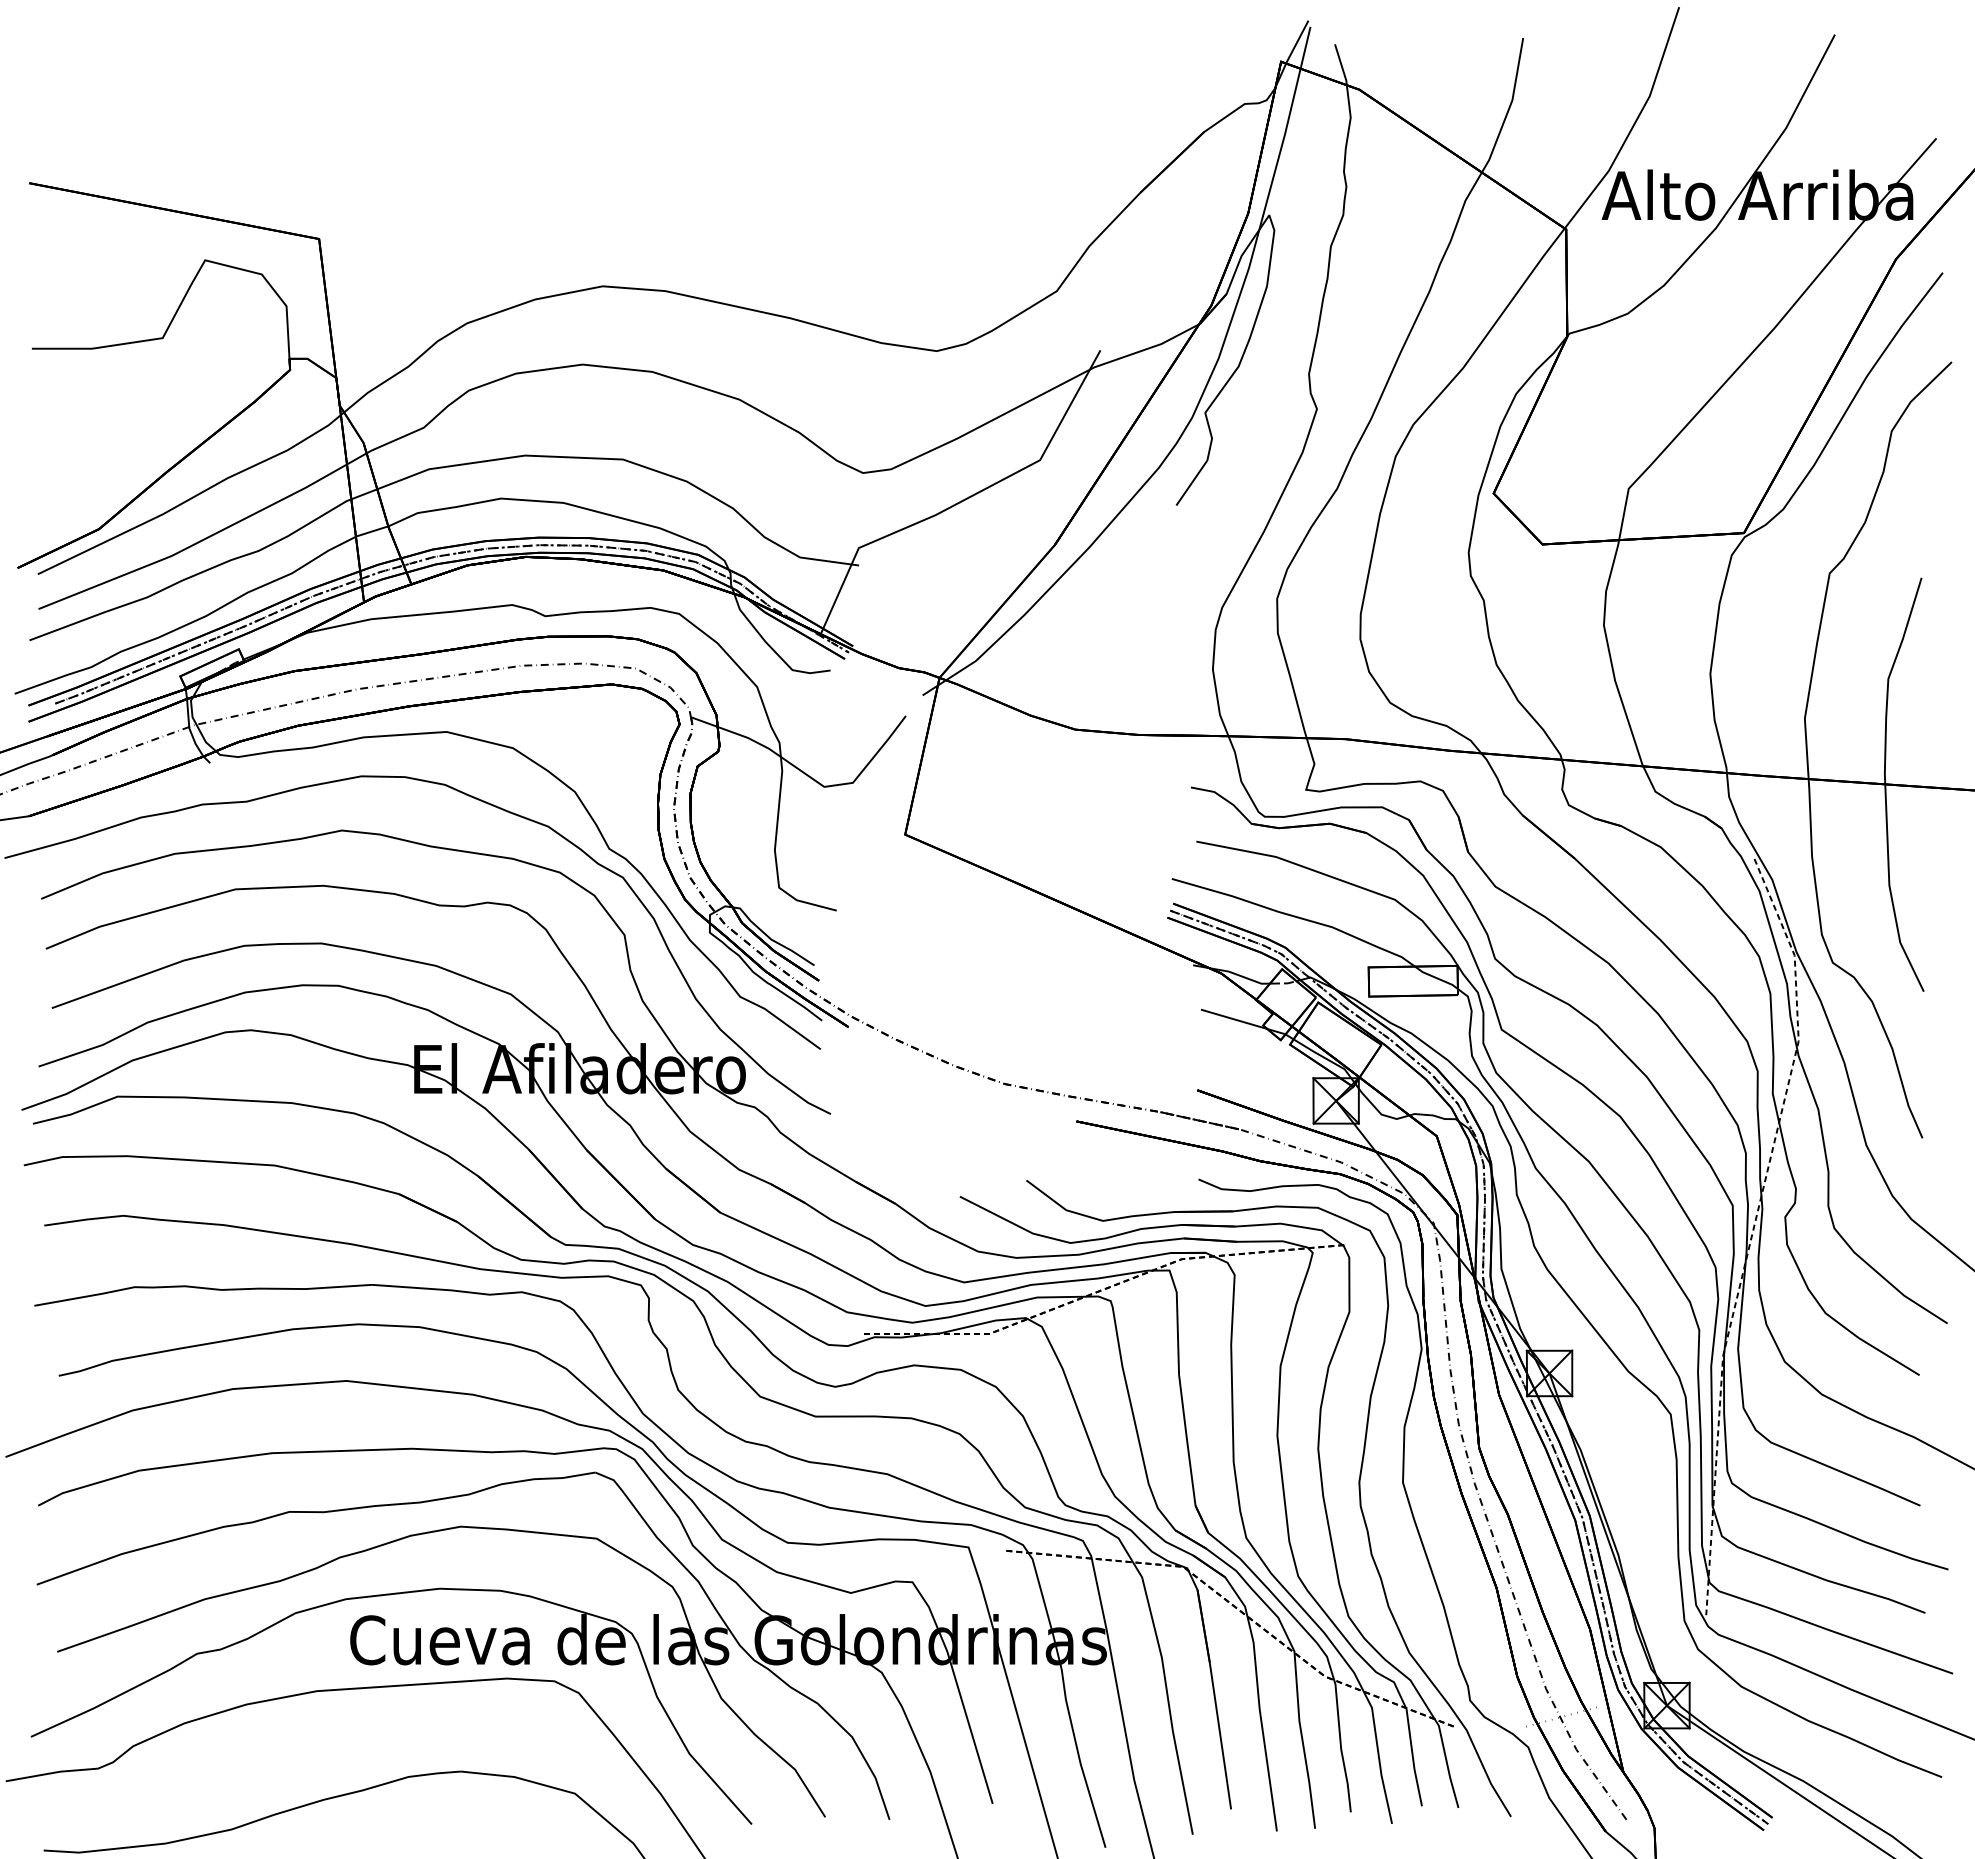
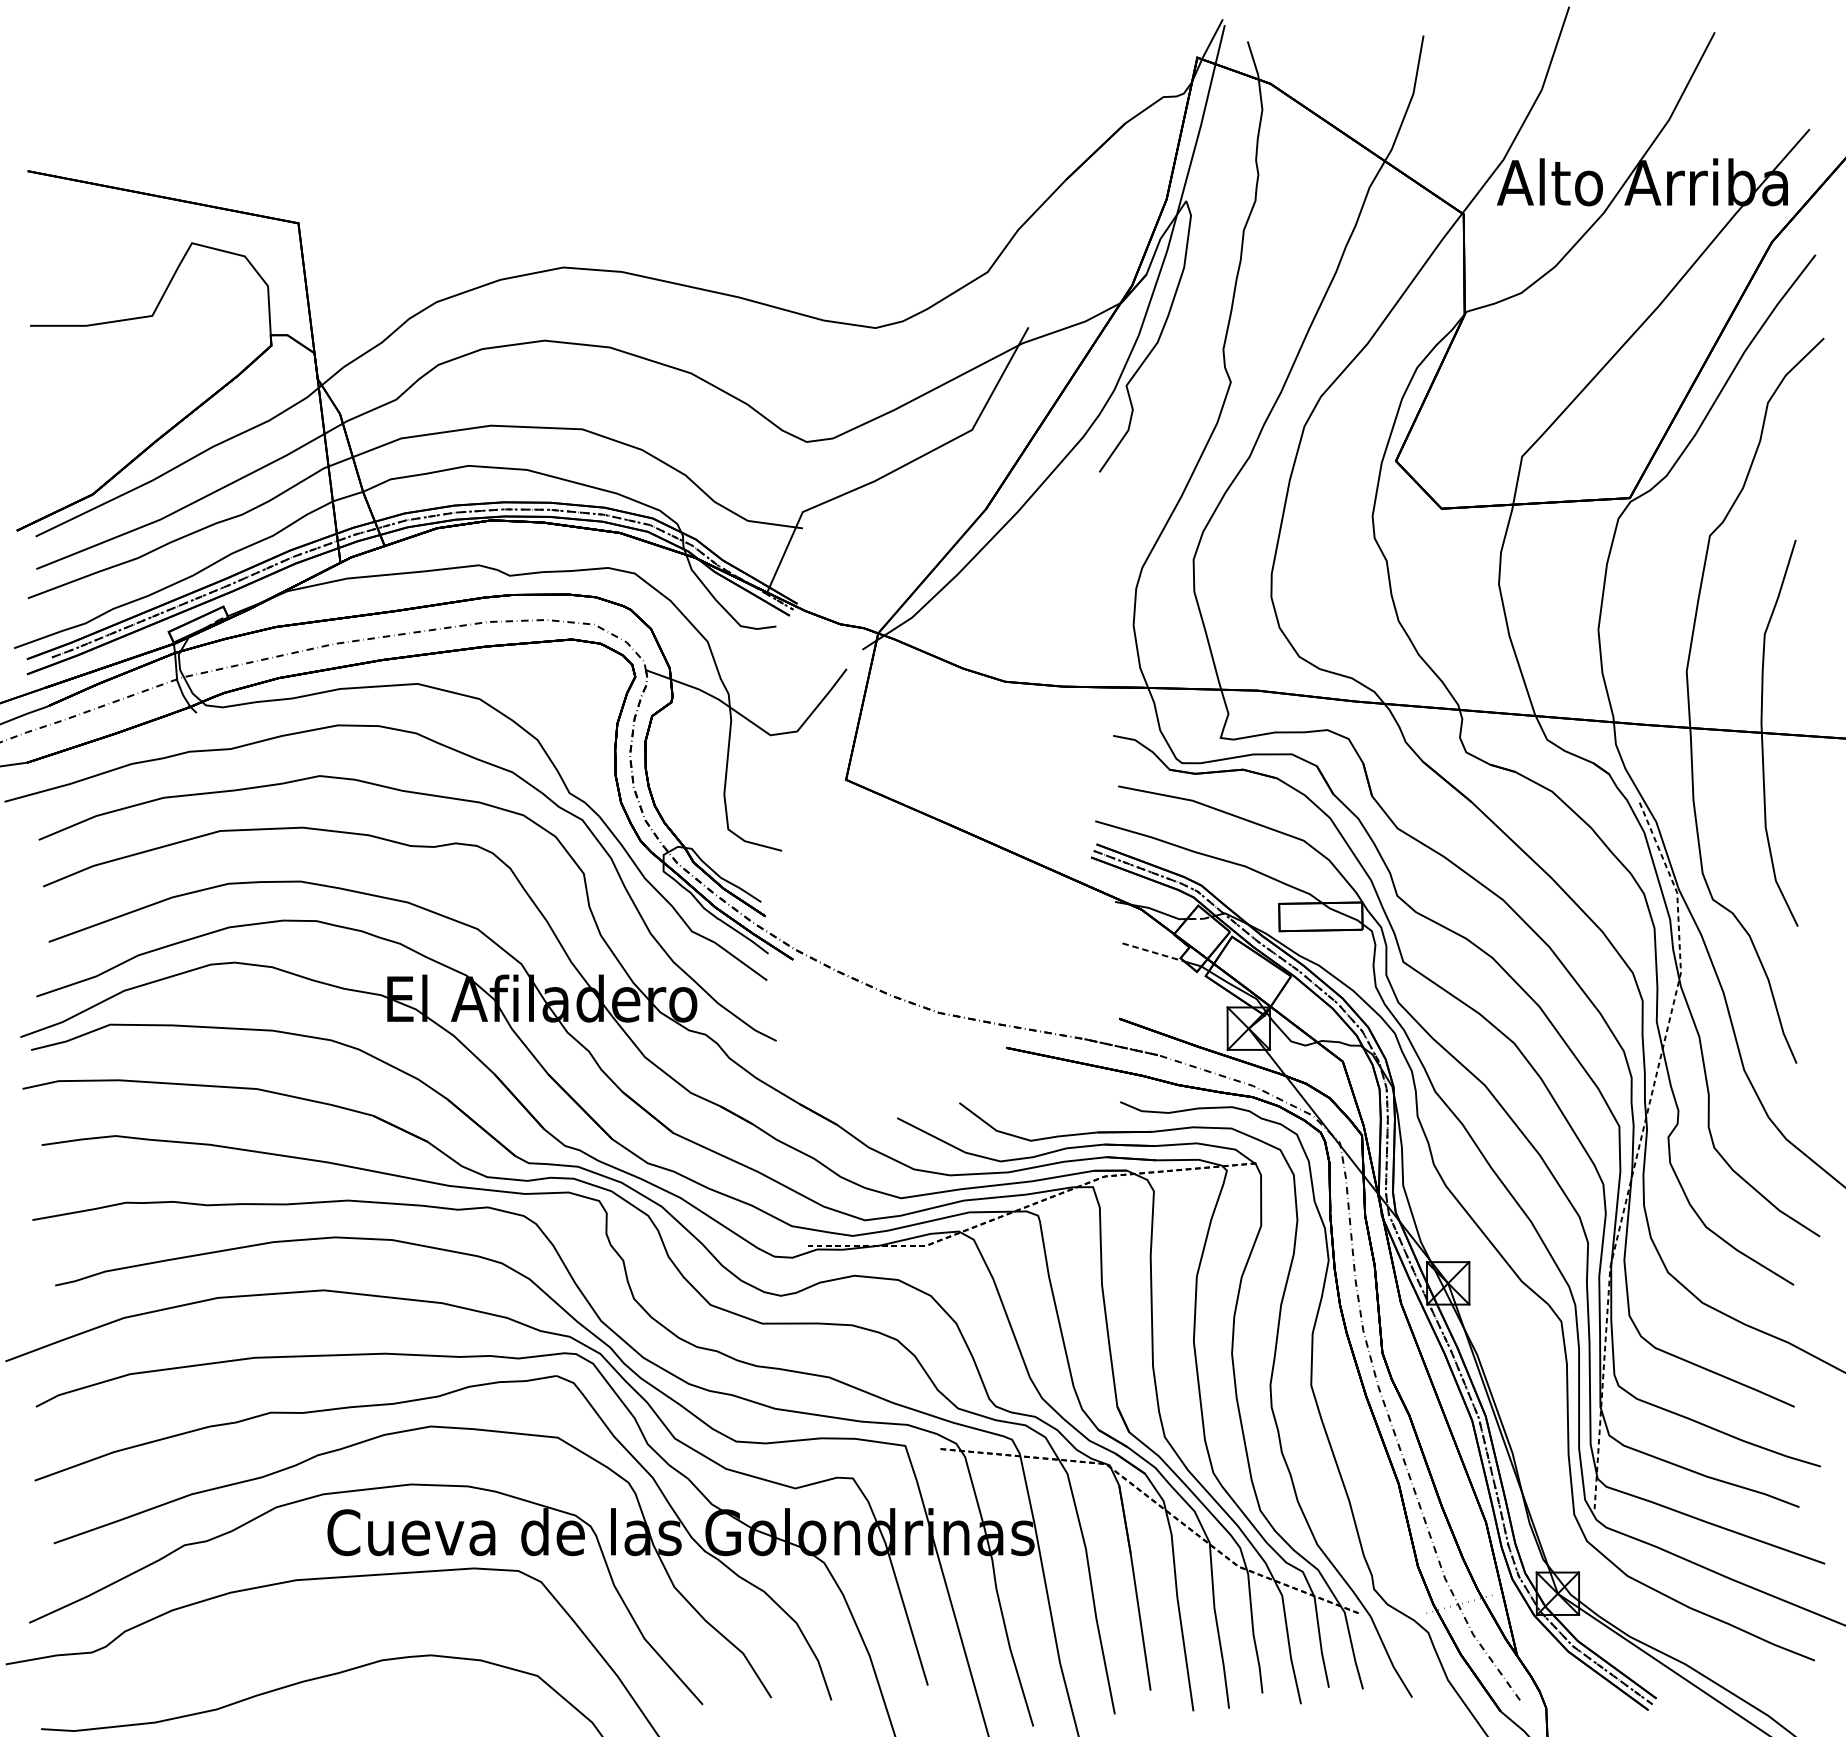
line: (1234, 1019) -> (1153, 952), solid -> dashed

